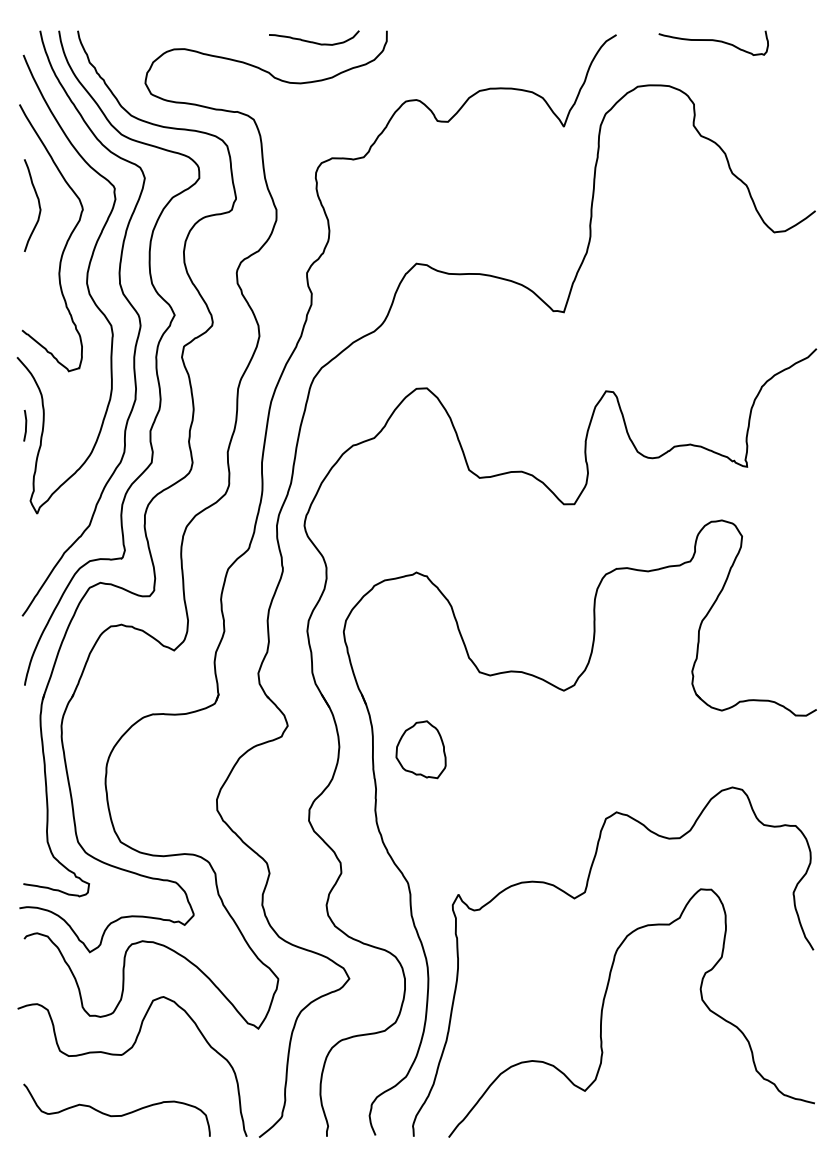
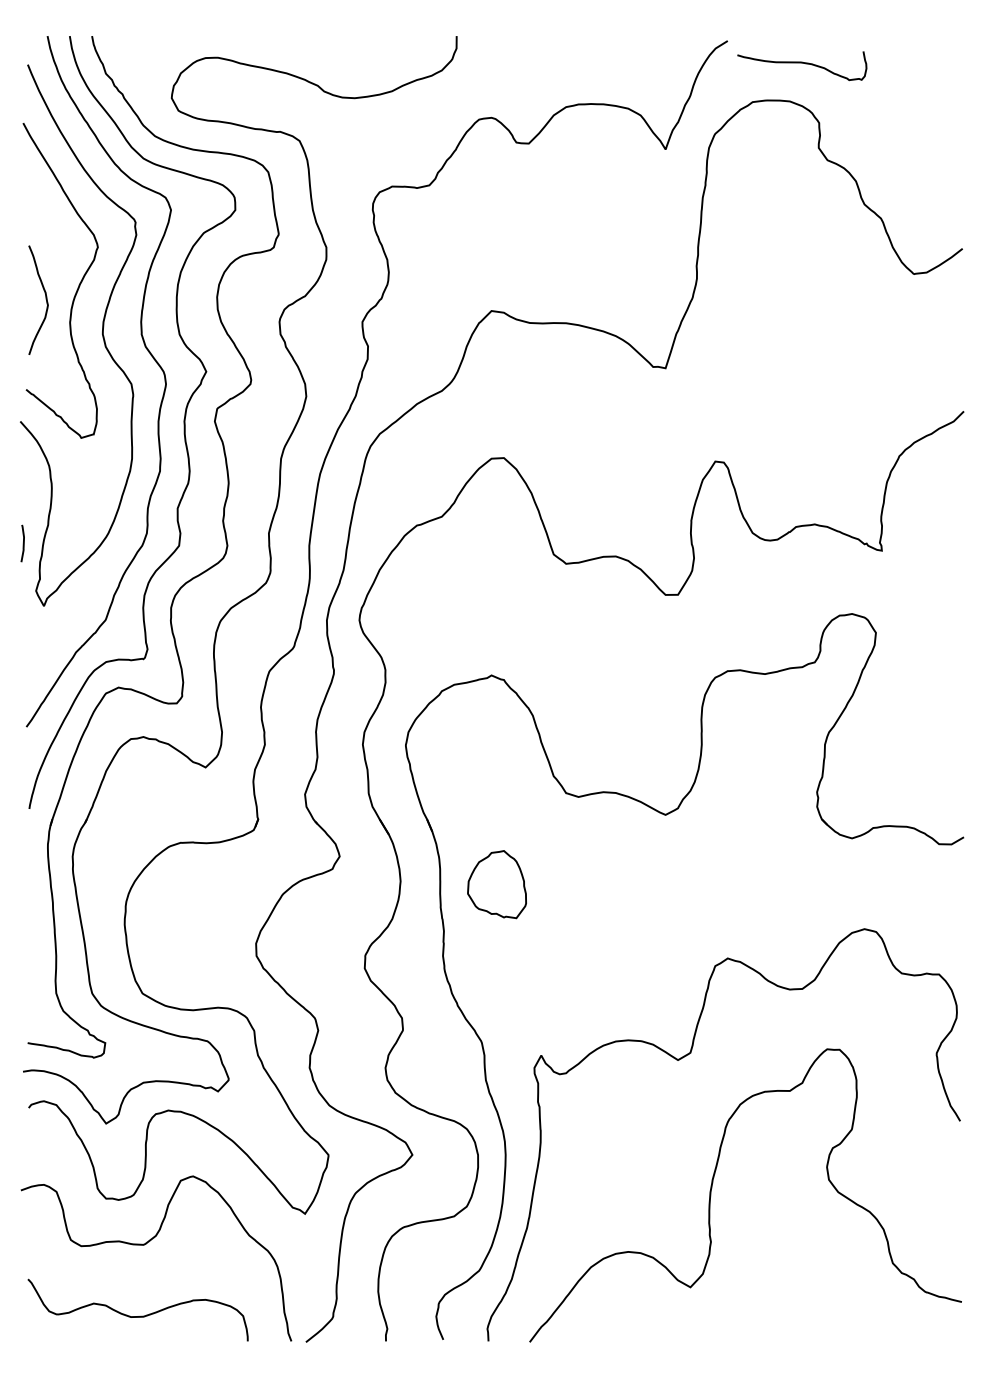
curve: (313, 41) -> (370, 48), removed
curve: (713, 41) -> (802, 64), moved
curve: (38, 205) -> (45, 300), moved
curve: (25, 425) -> (23, 543), moved

